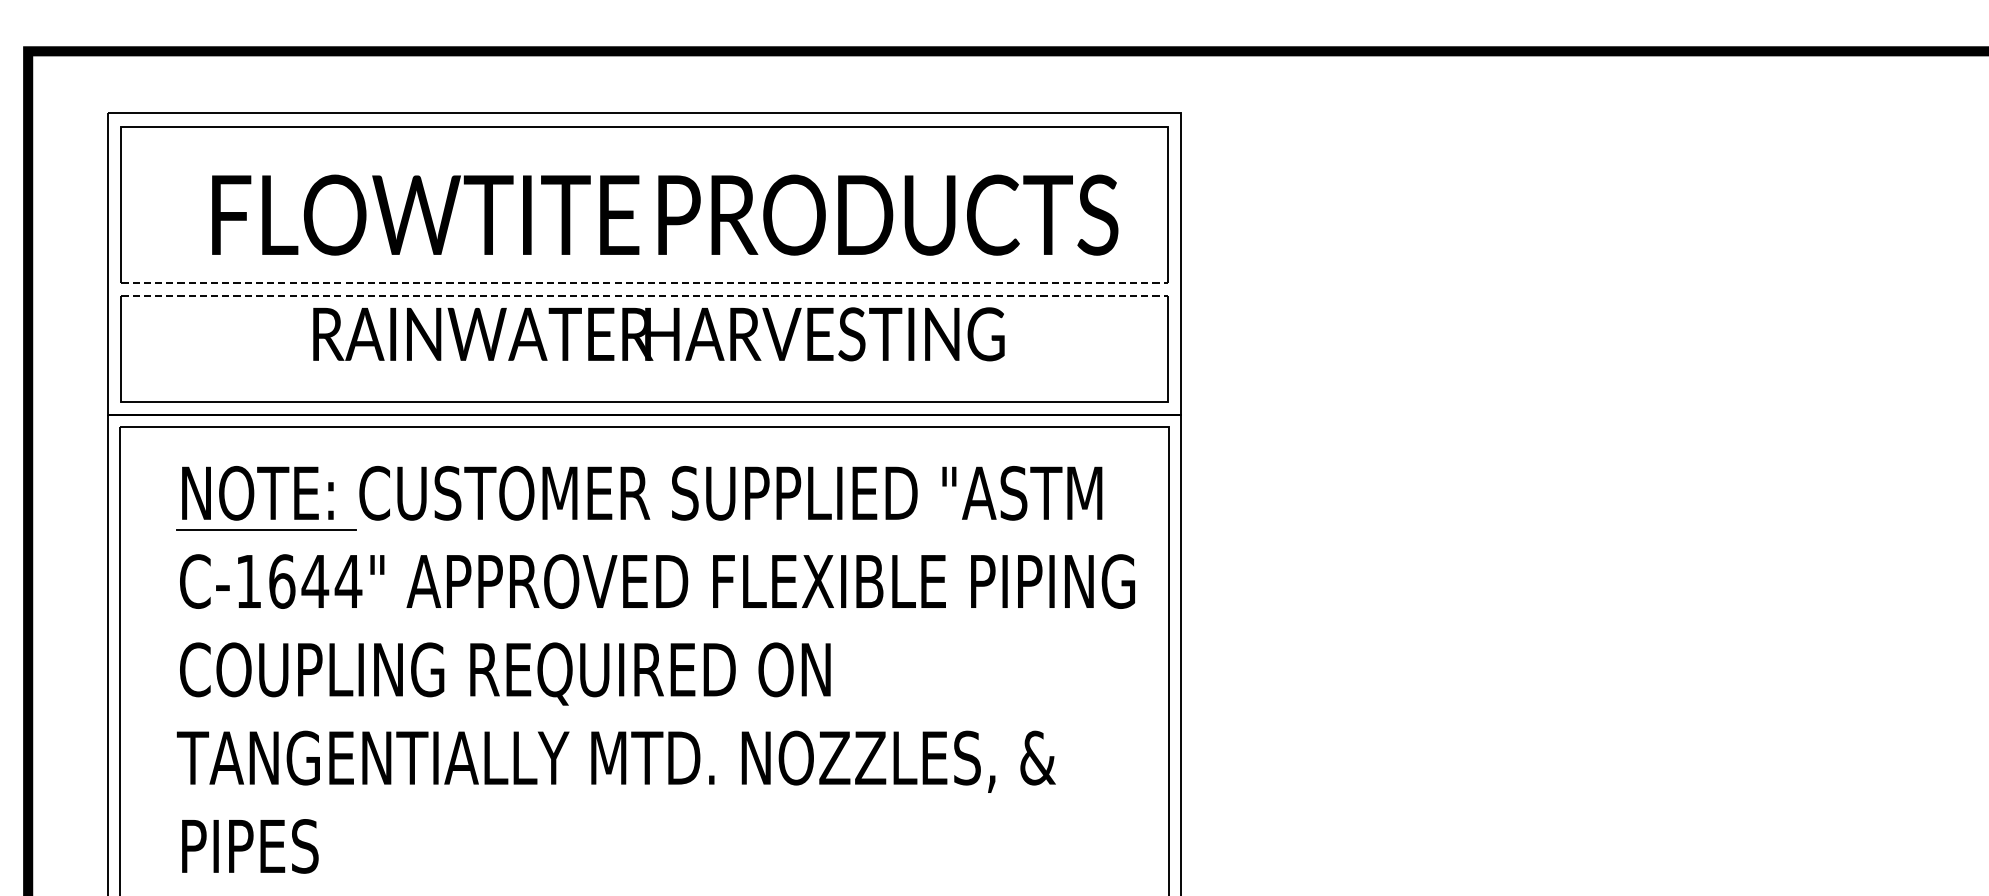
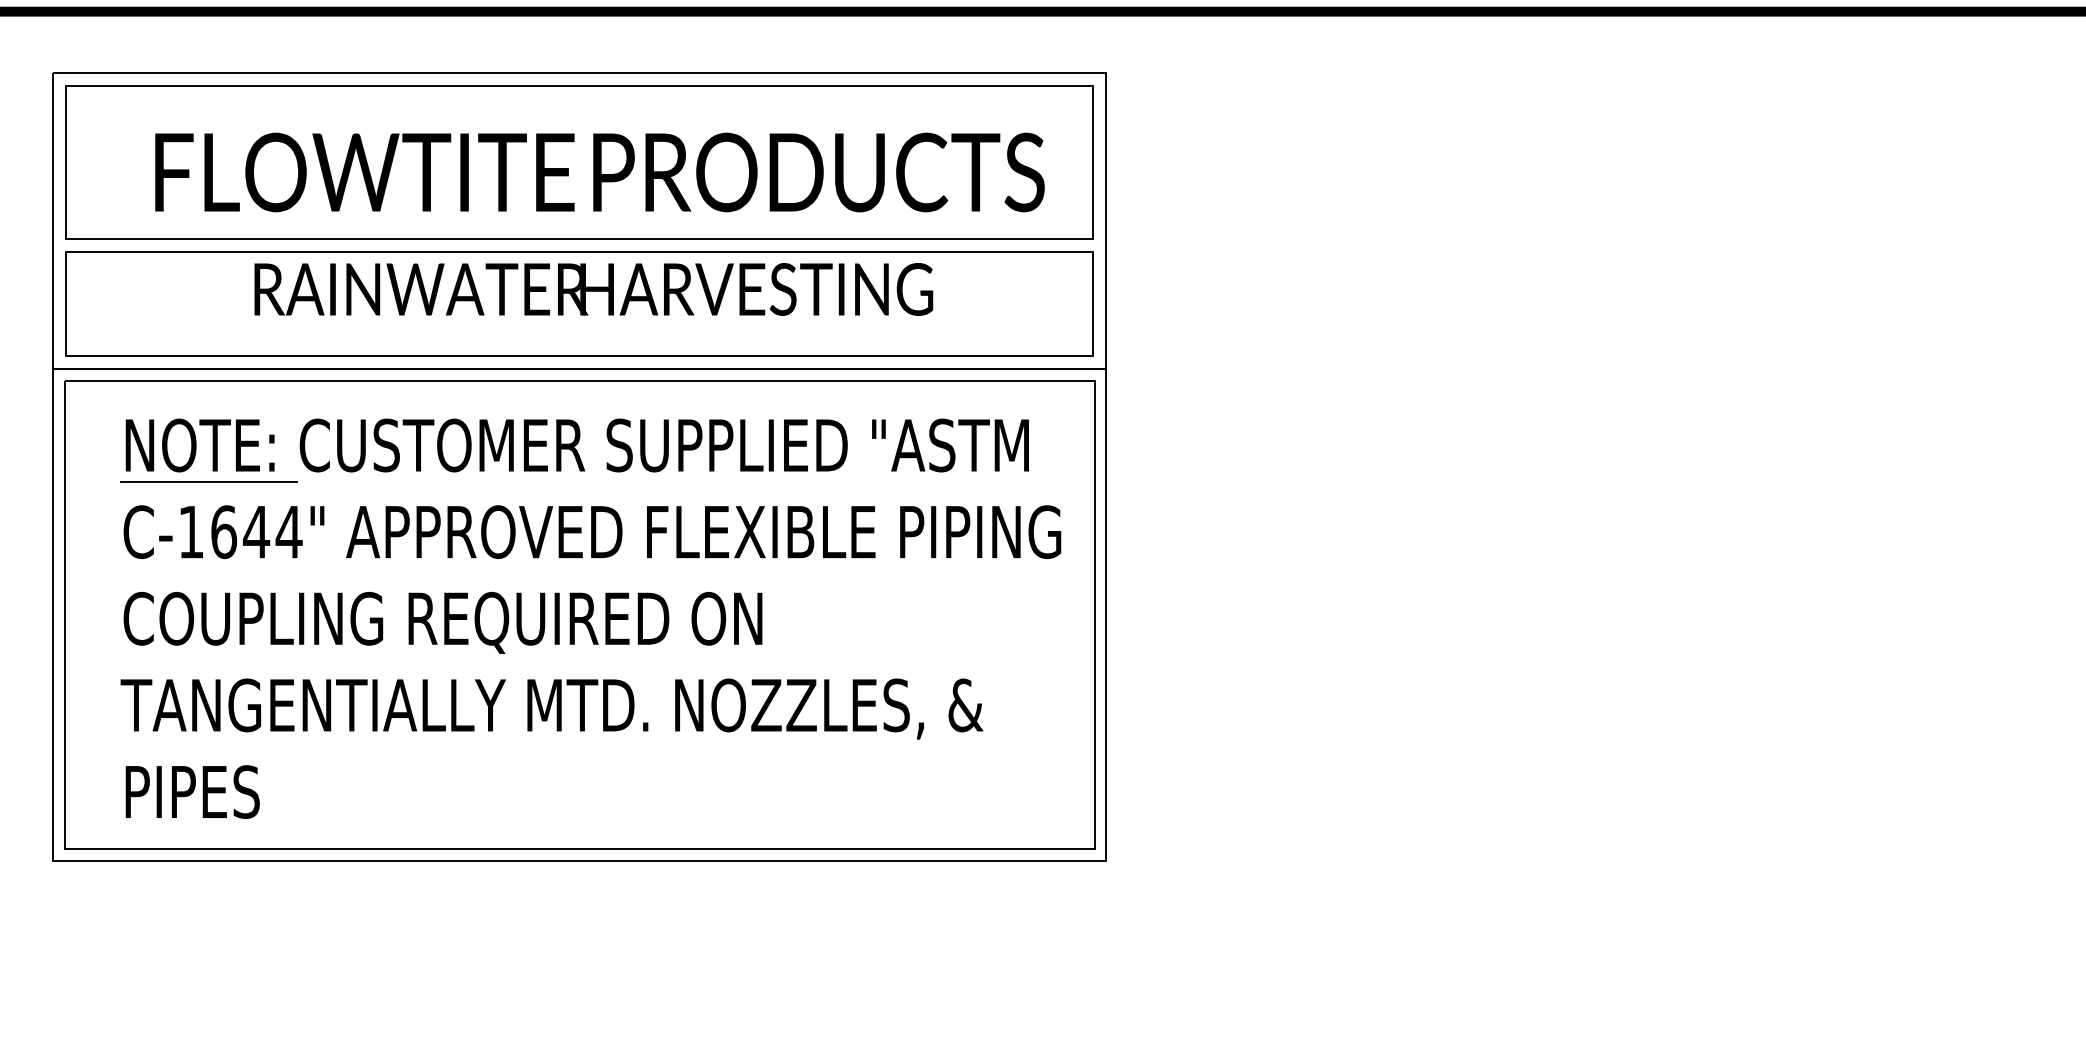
line: (645, 282) -> (580, 238), dashed -> solid
line: (645, 295) -> (580, 251), dashed -> solid

